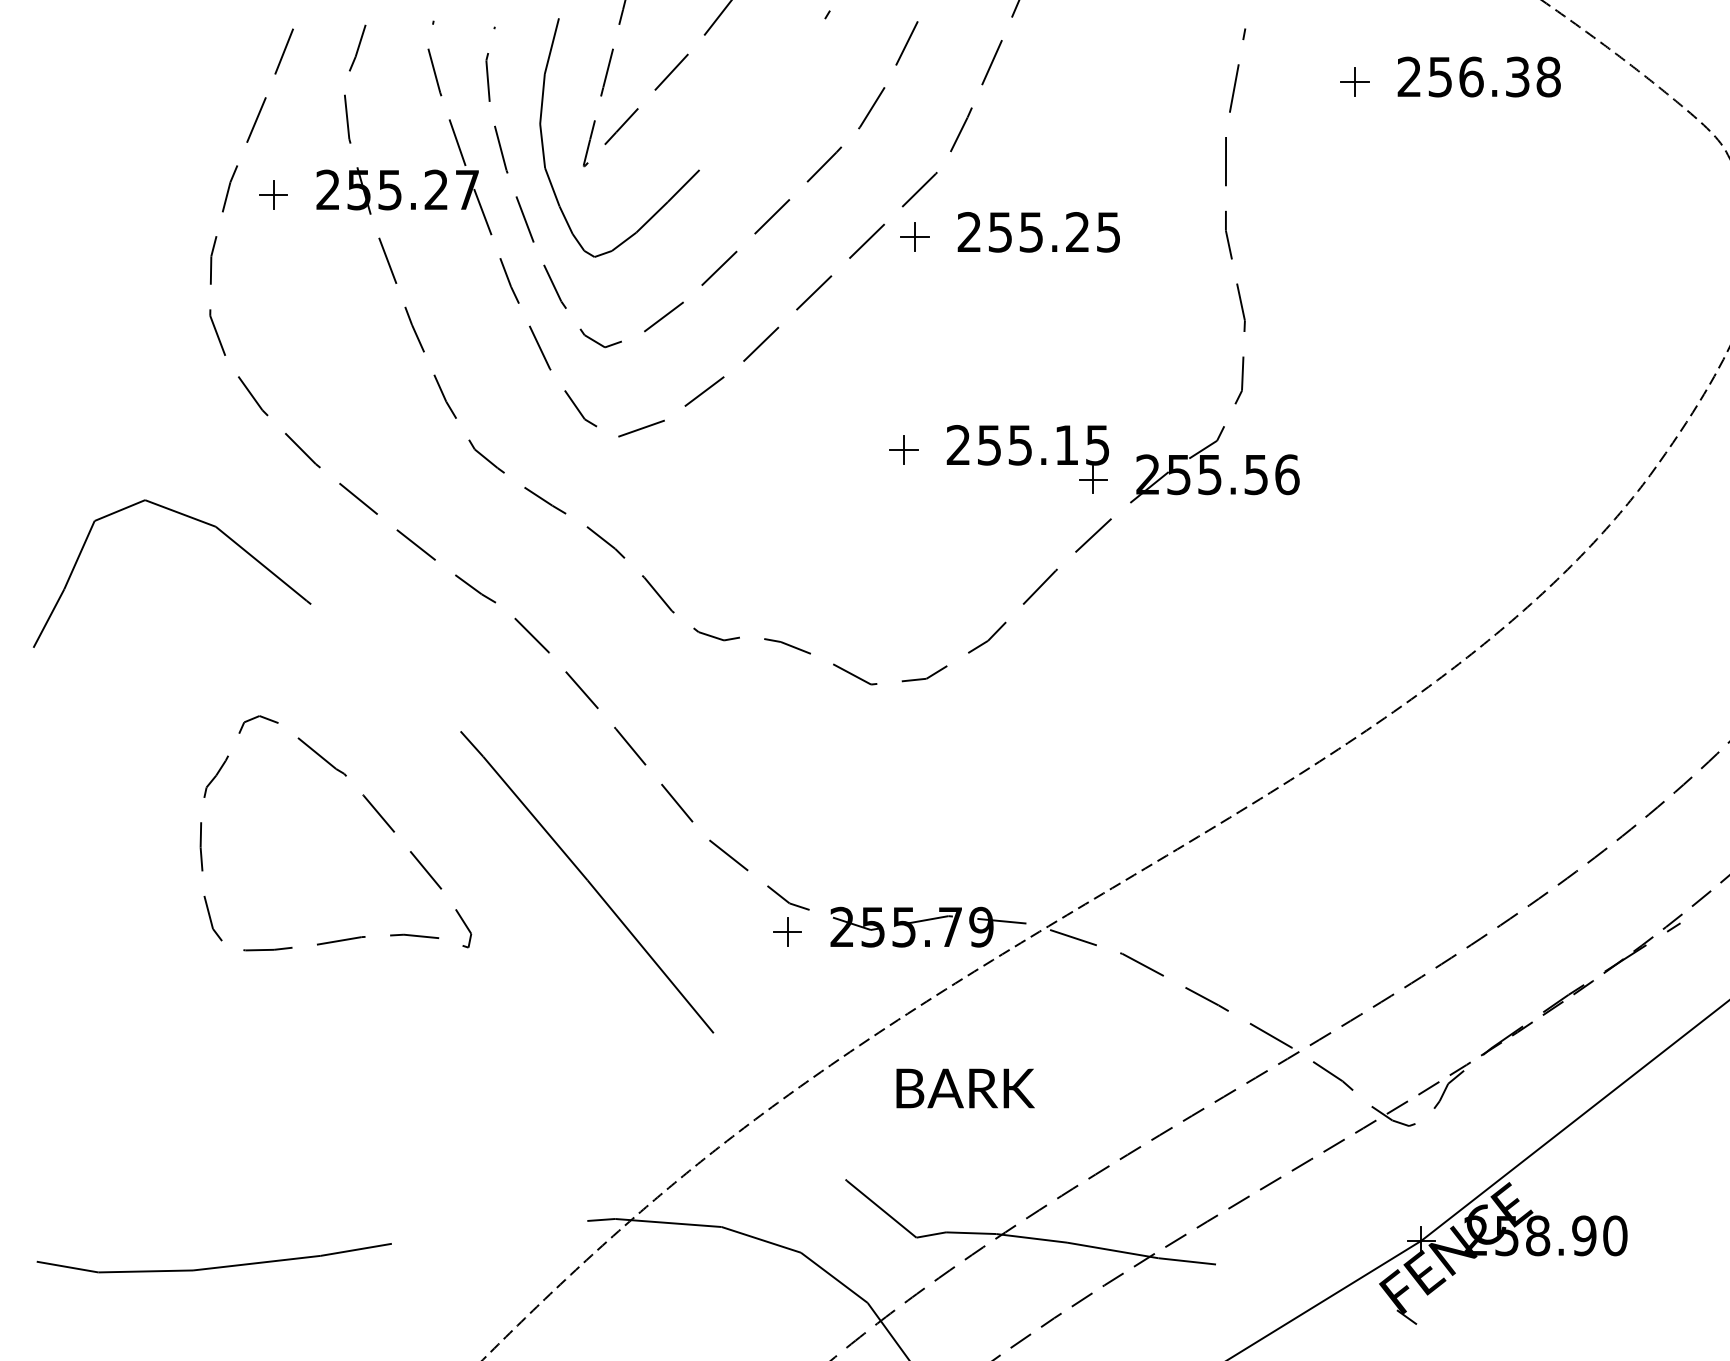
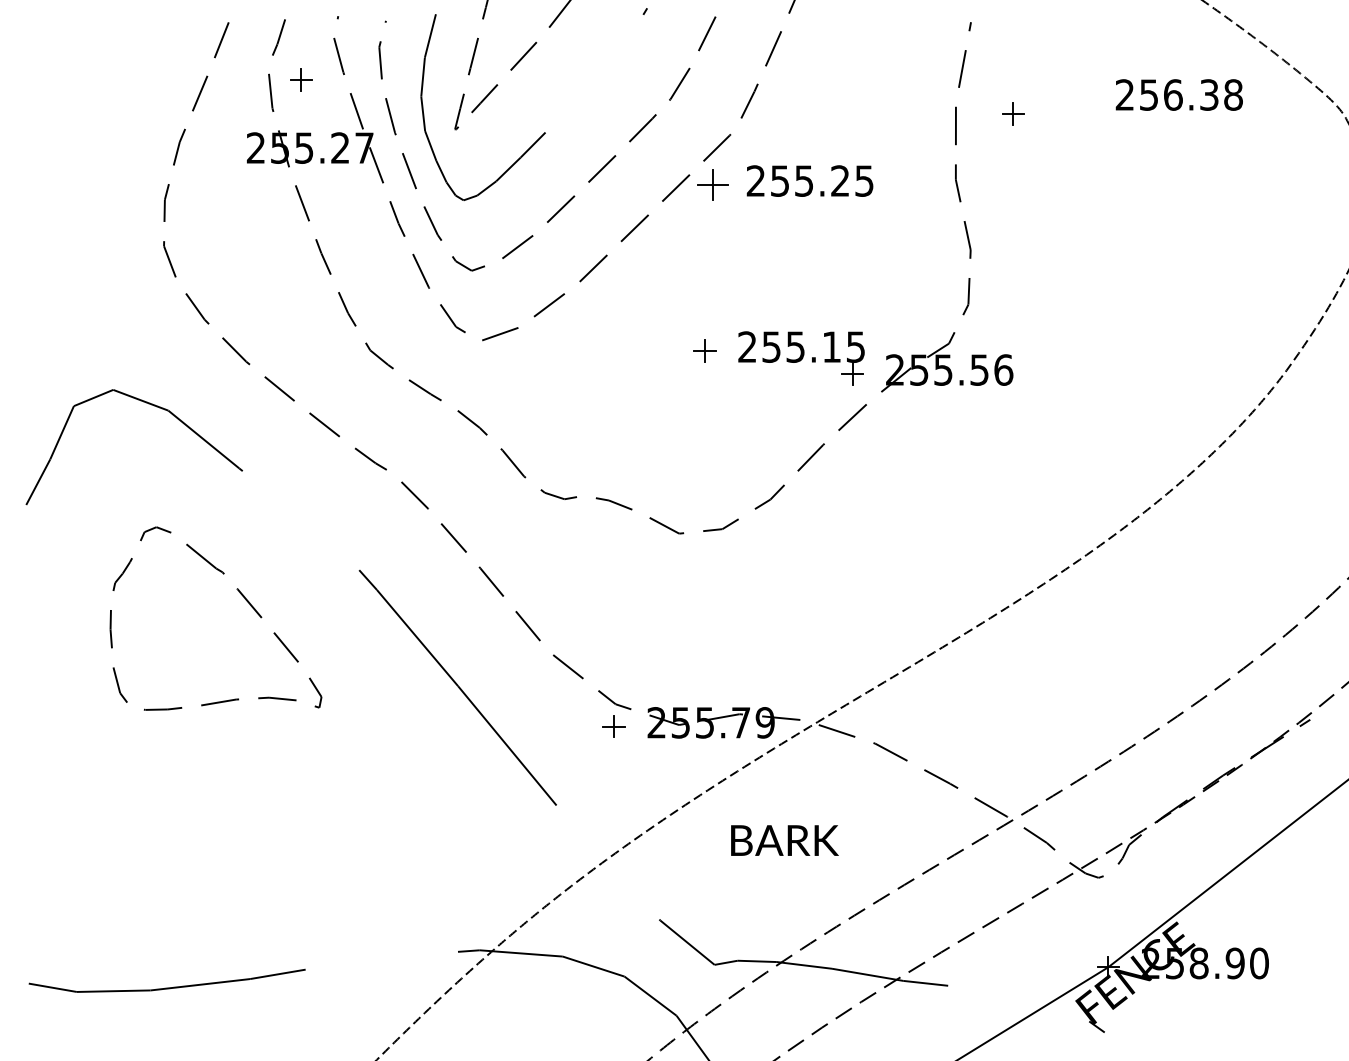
text: (1478, 76) -> (1178, 94), moved
part: (1354, 81) -> (1013, 113), moved
part: (273, 194) -> (301, 79), moved
part: (915, 236) -> (713, 184), size x1.4
part: (367, 802) -> (240, 594), moved
text: (965, 1088) -> (784, 840), moved

